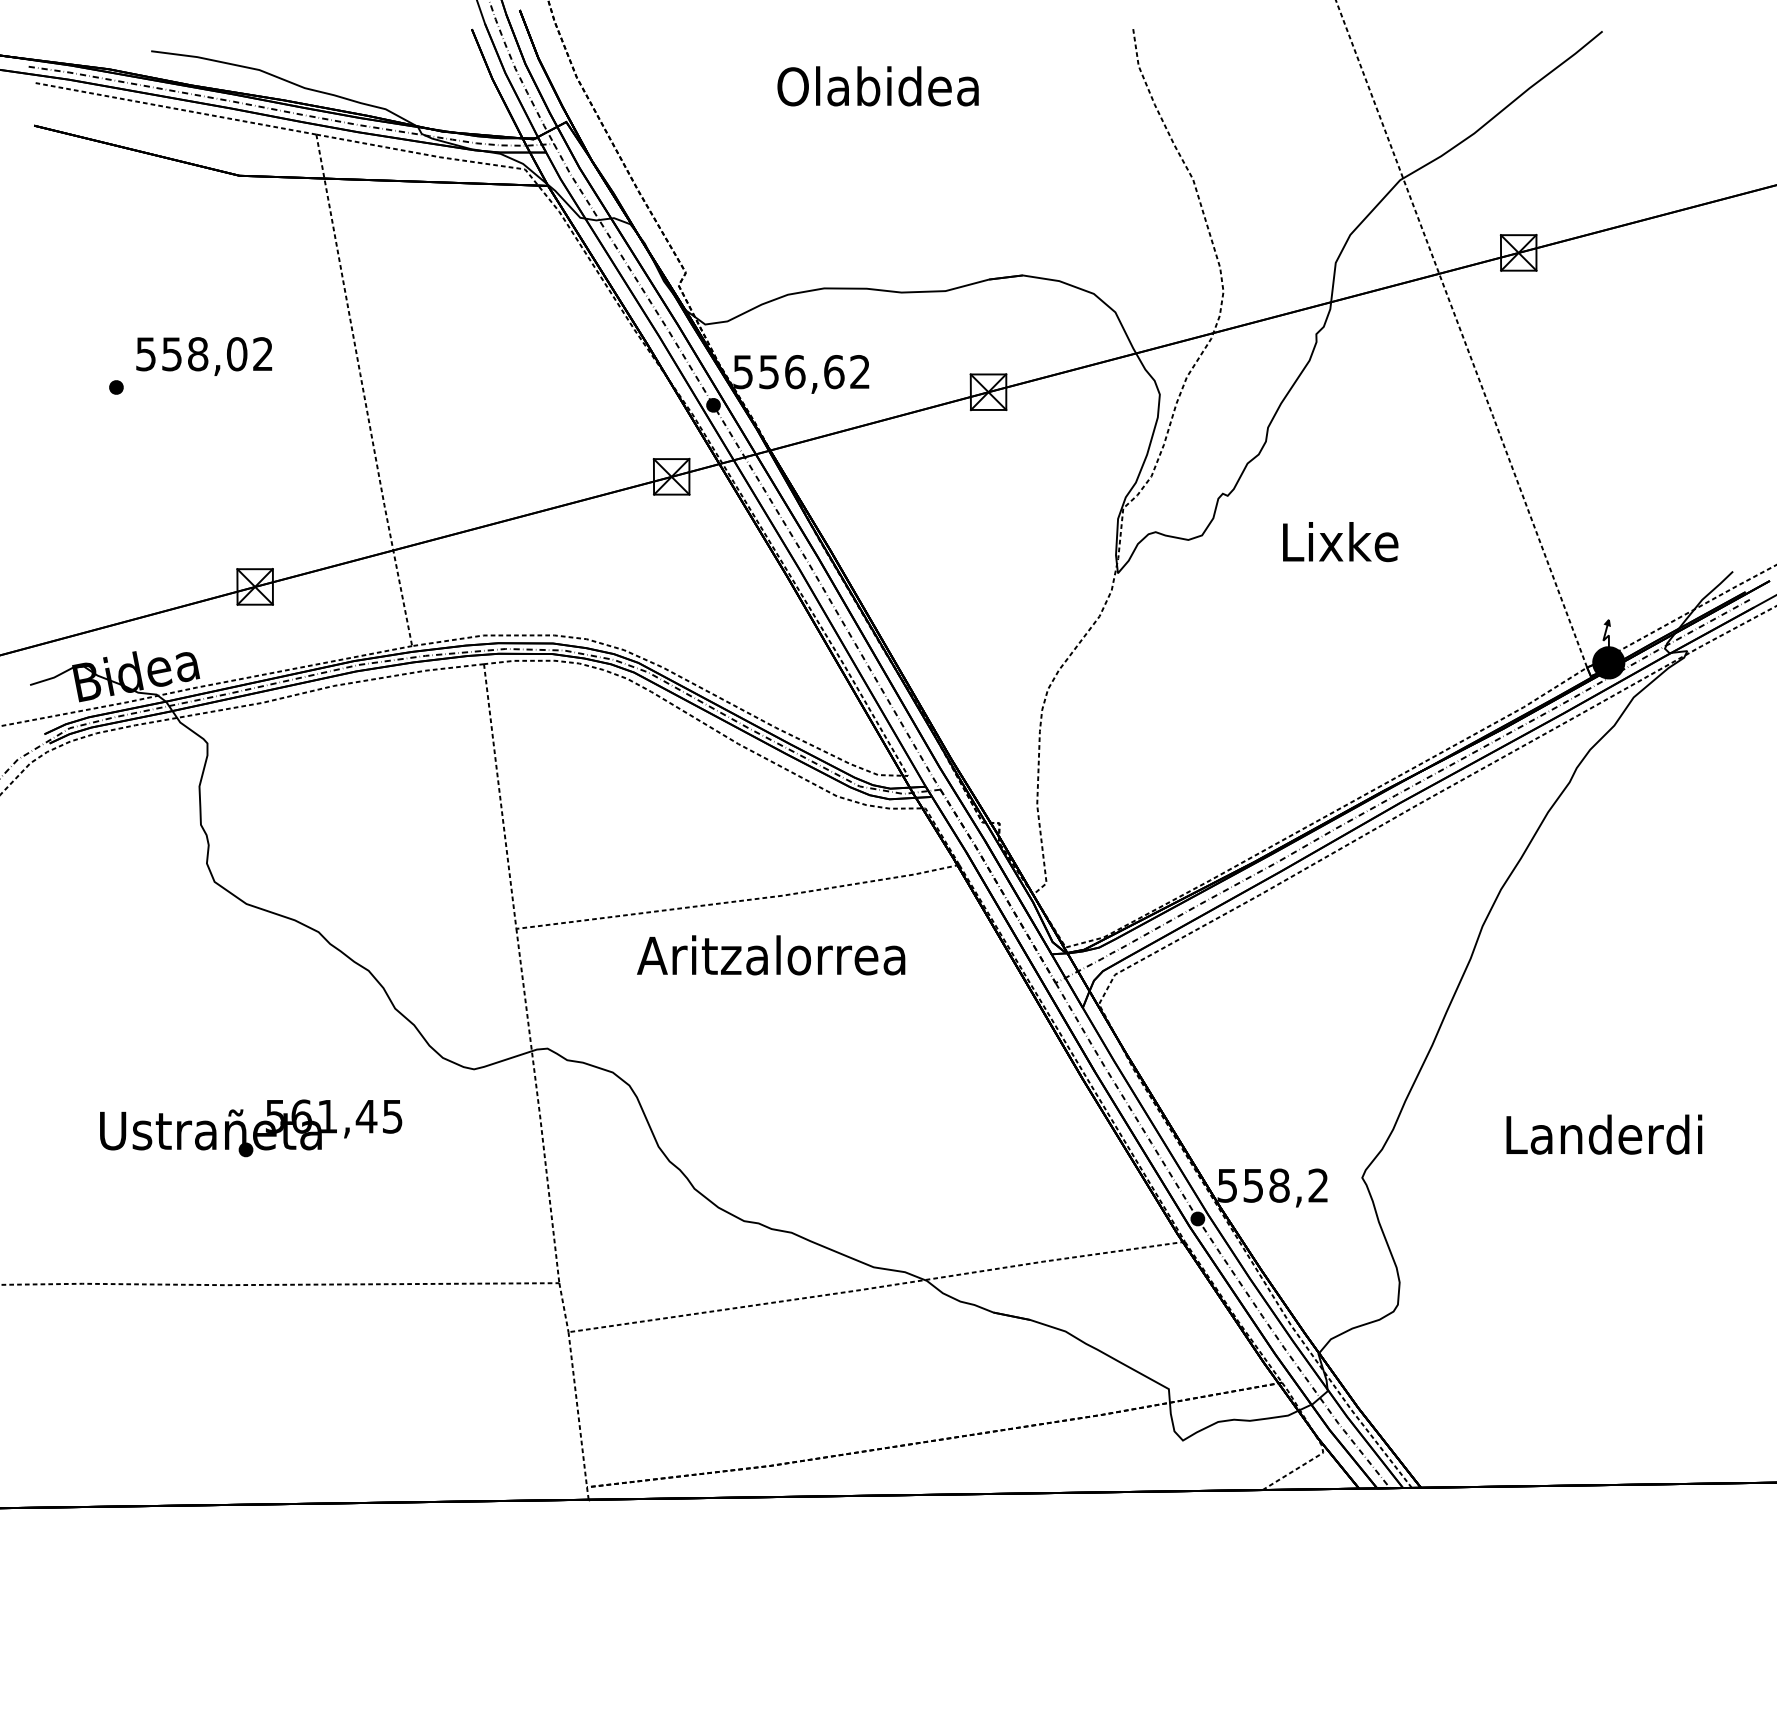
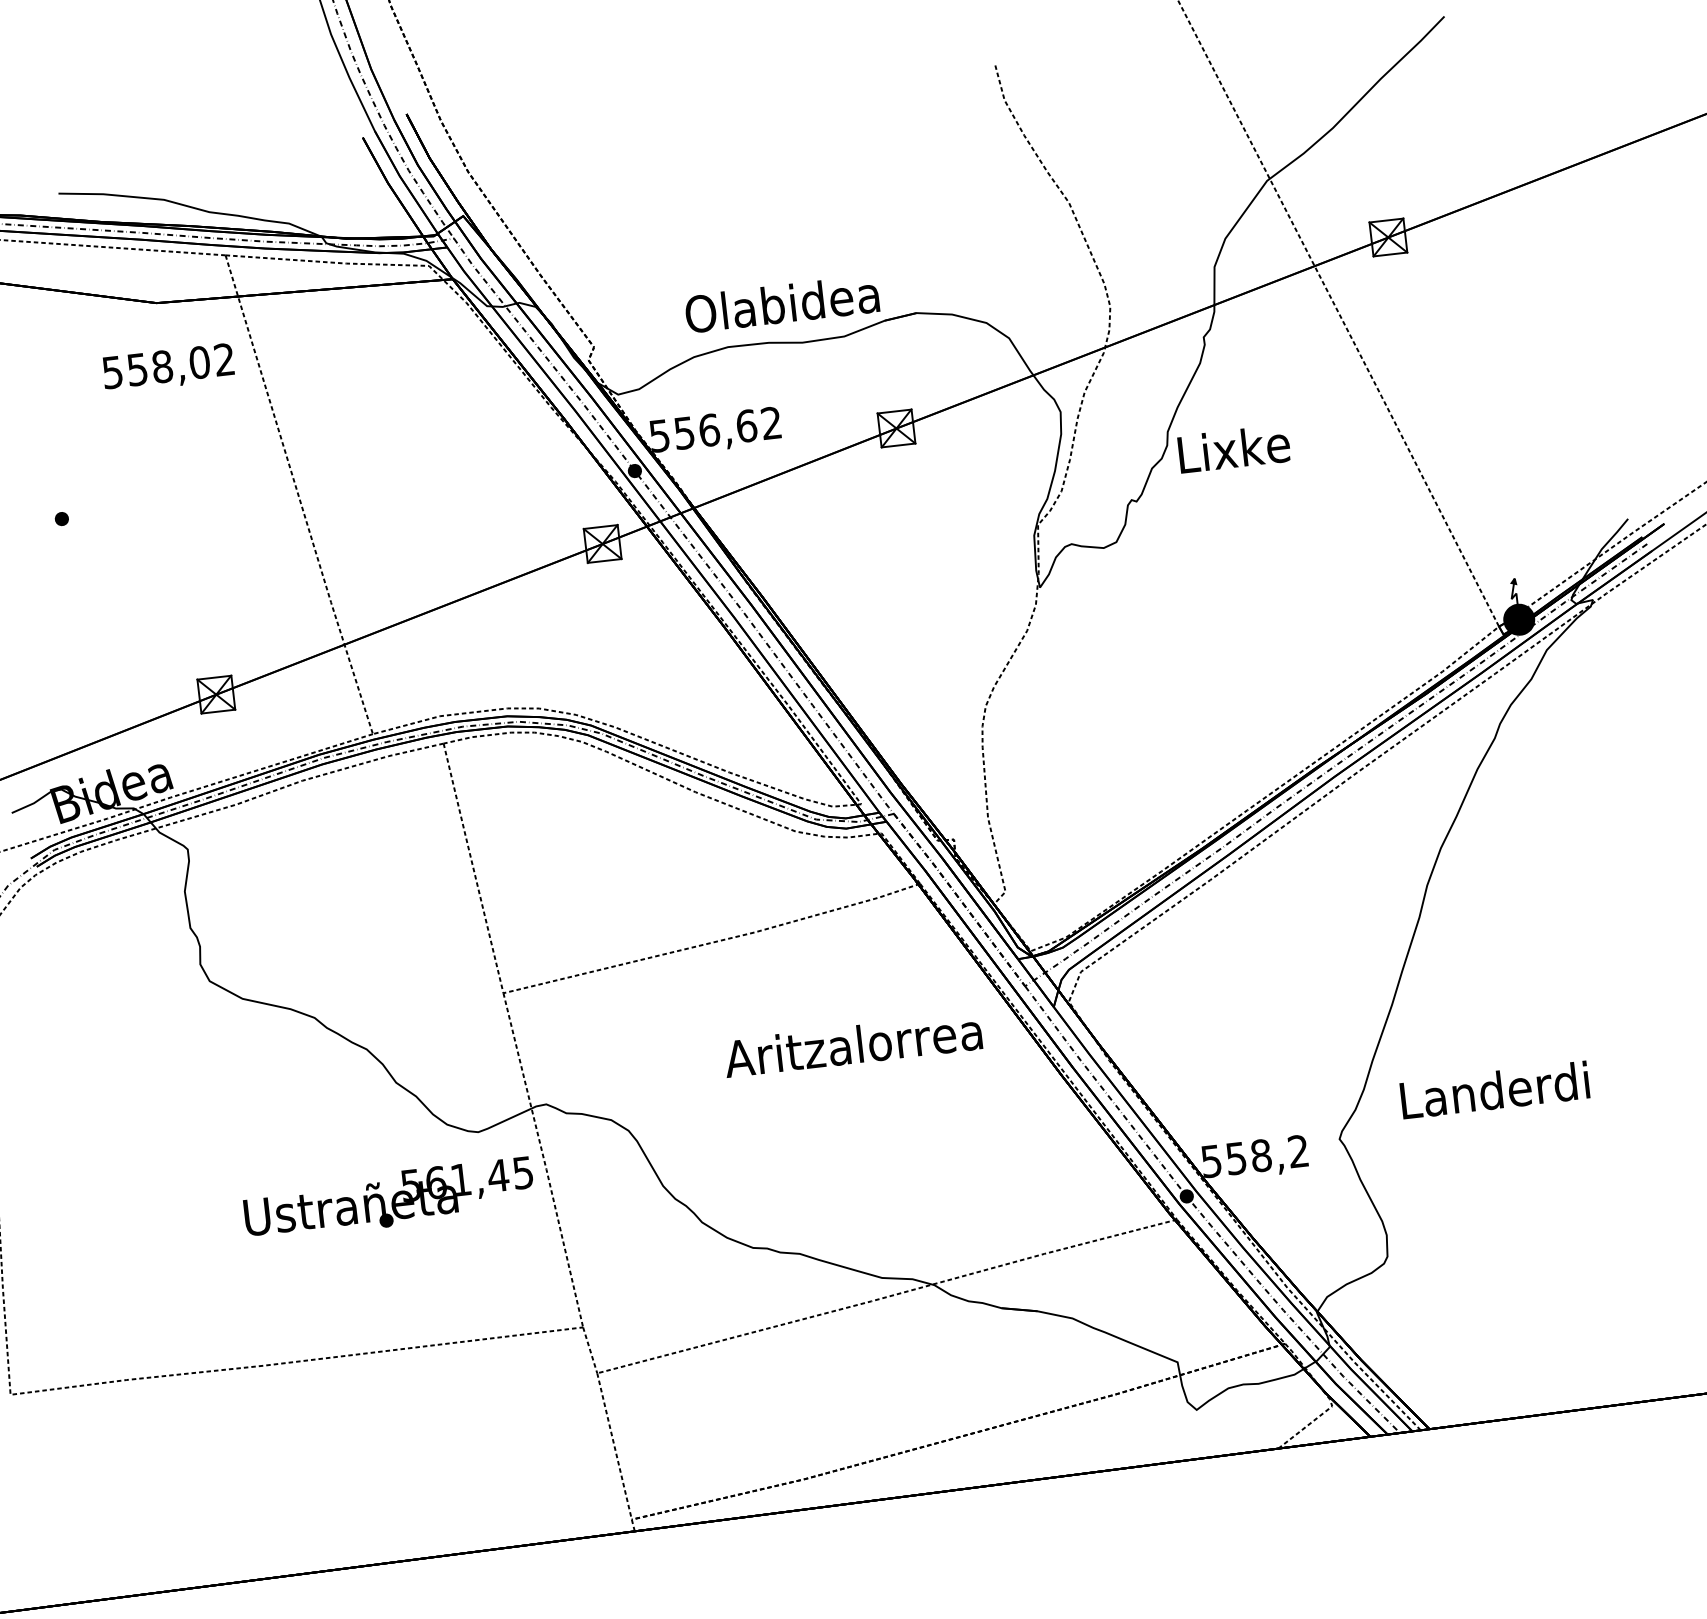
text: (877, 86) -> (781, 304), moved
text: (204, 356) -> (168, 368), moved
text: (1340, 542) -> (1234, 449), moved
text: (771, 955) -> (853, 1045), moved
text: (251, 1128) -> (389, 1199), moved
text: (1604, 1134) -> (1495, 1090), moved

